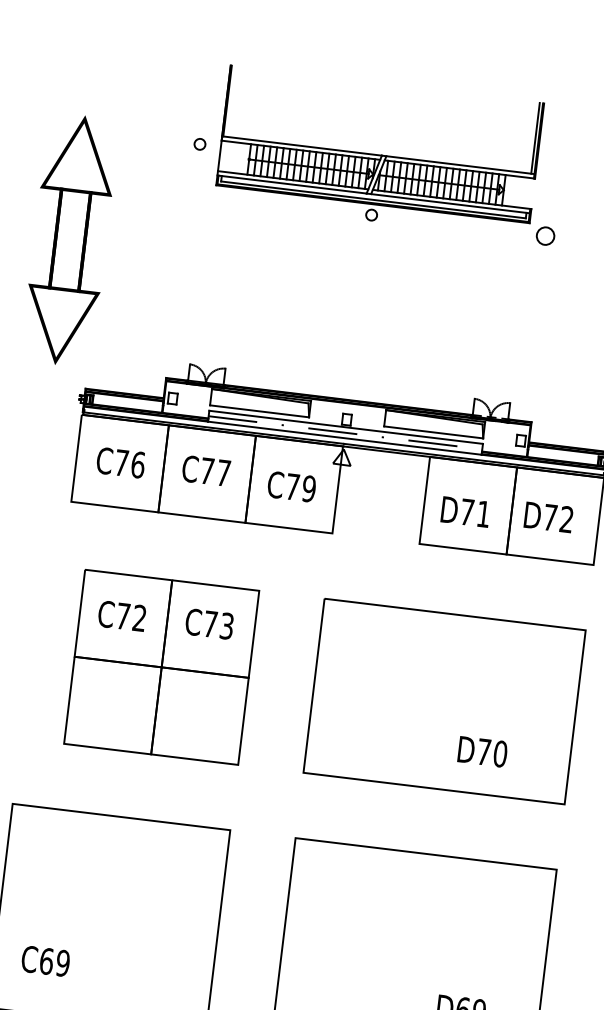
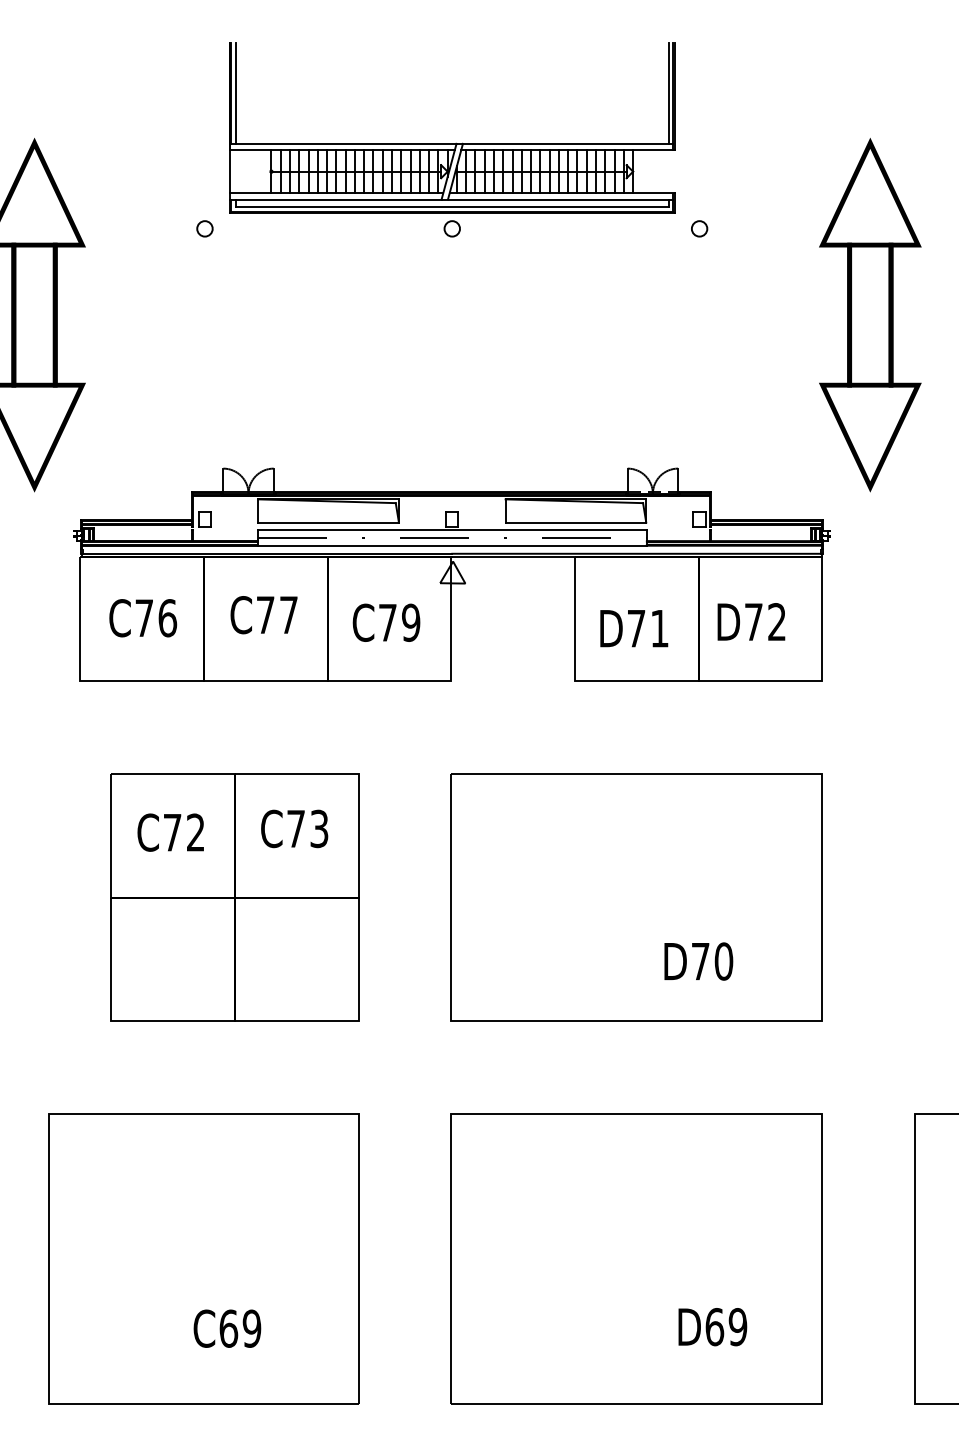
line: (230, 101) -> (235, 93), added
circle: (199, 144) -> (204, 228), moved
circle: (545, 235) -> (699, 228), size x0.62
text: (45, 961) -> (227, 1328), moved

